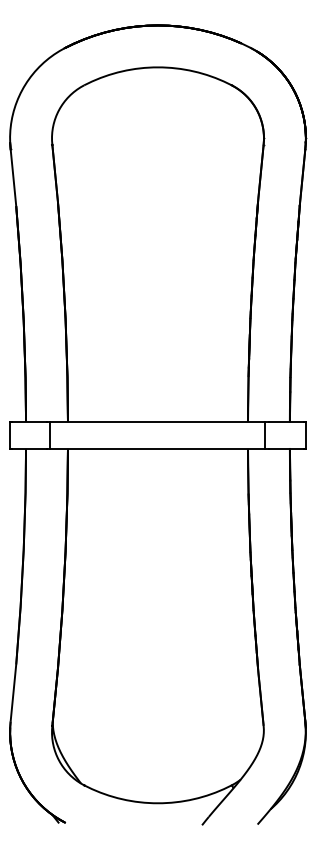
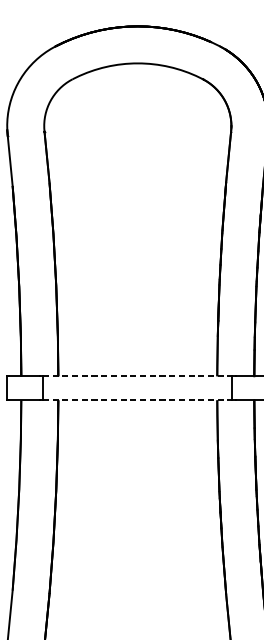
line: (158, 421) -> (138, 376), solid -> dashed
line: (158, 448) -> (138, 399), solid -> dashed

